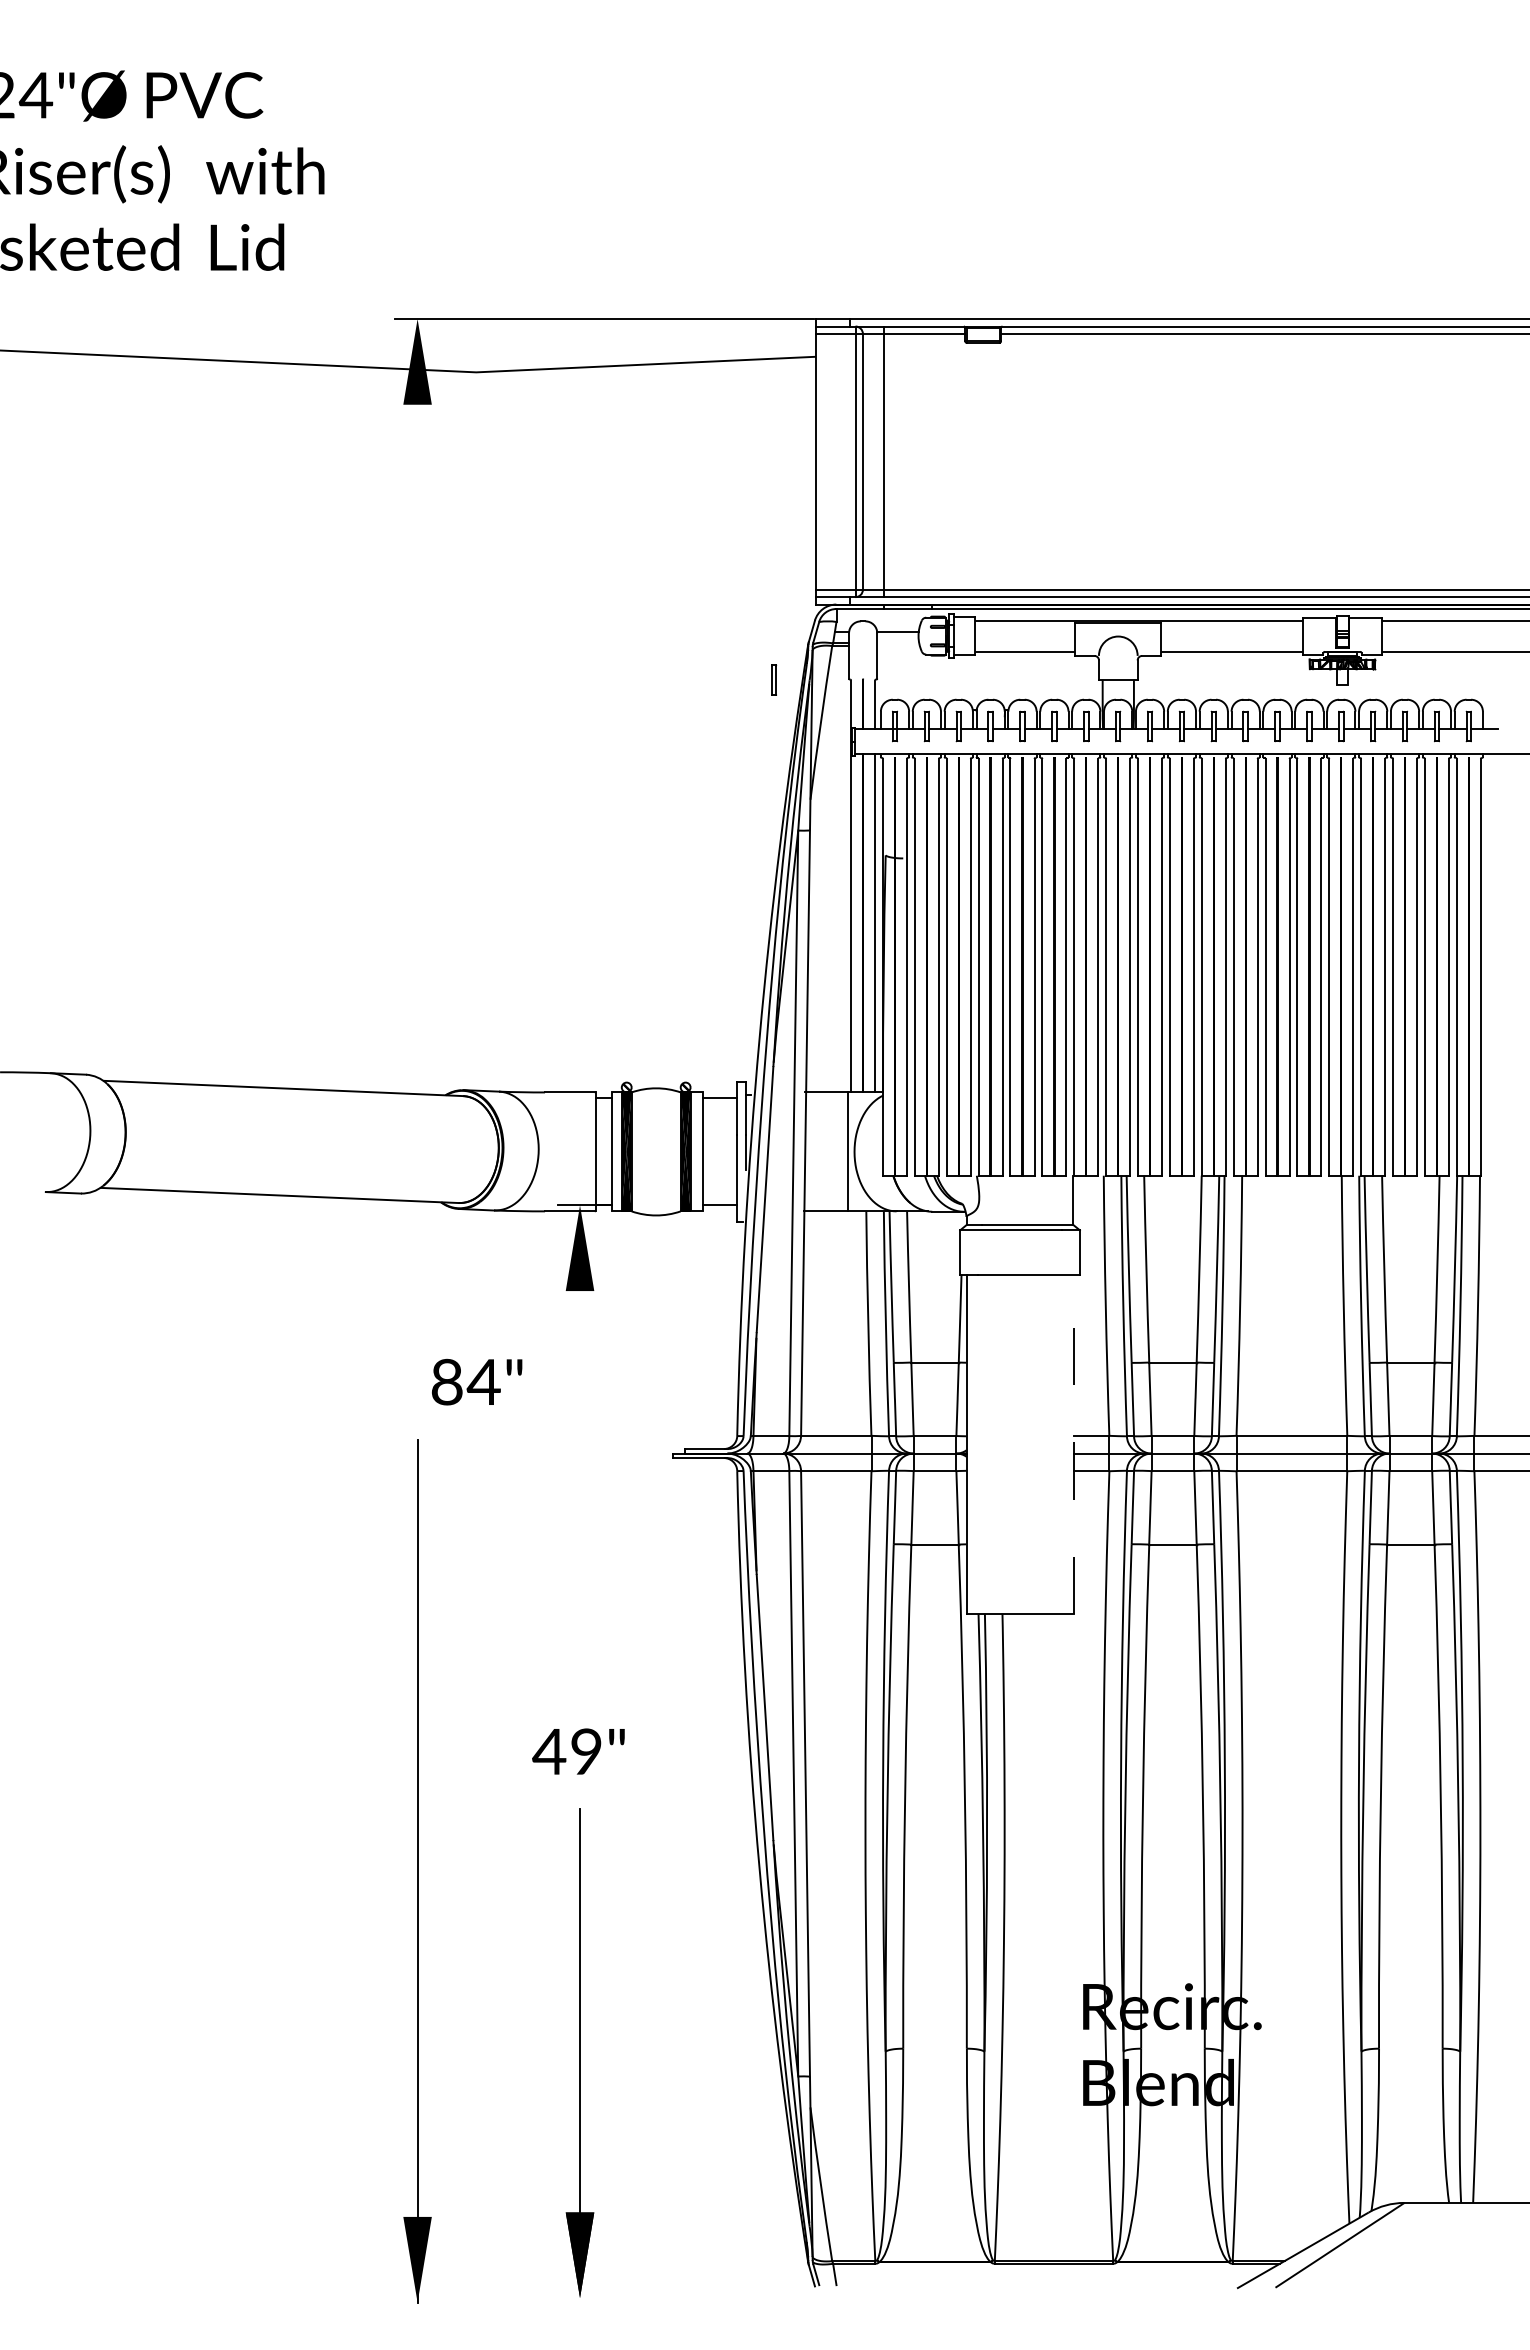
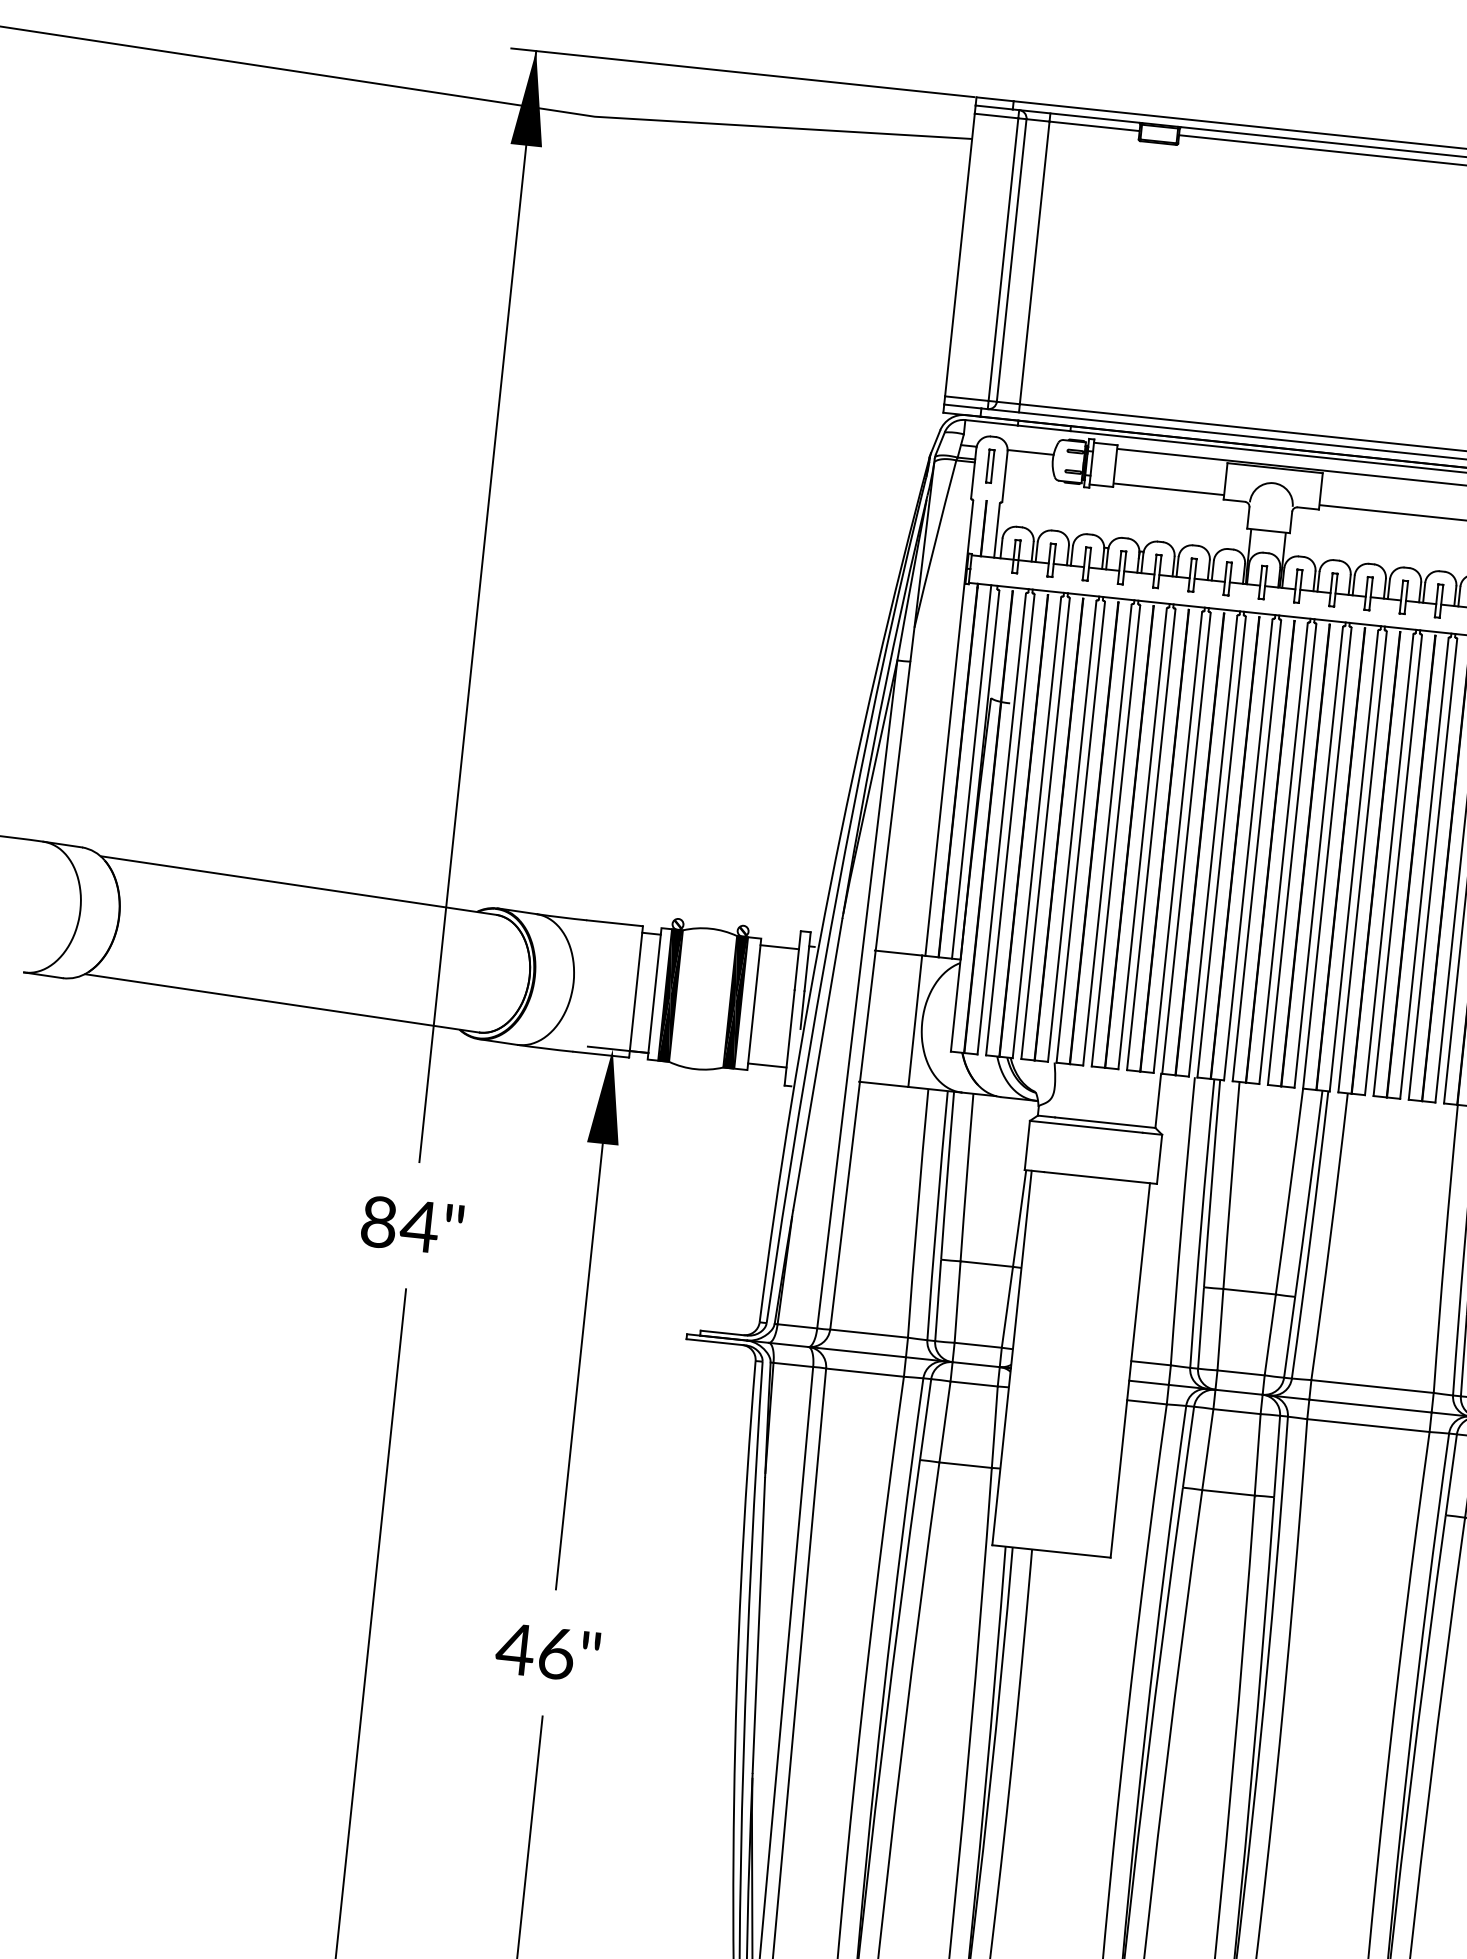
part: (773, 679) -> (989, 465), moved
line: (417, 821) -> (477, 606), added
text: (477, 1381) -> (412, 1224), moved
line: (1073, 1443) -> (1130, 1369), dashed -> solid
line: (580, 1492) -> (579, 1366), added
text: (586, 1751) -> (556, 1653), 49" -> 46"

